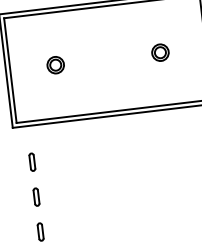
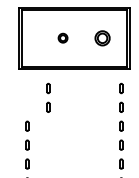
part: (159, 51) -> (102, 37), size x1.6
part: (54, 63) -> (62, 37), moved
line: (33, 173) -> (48, 94), moved

